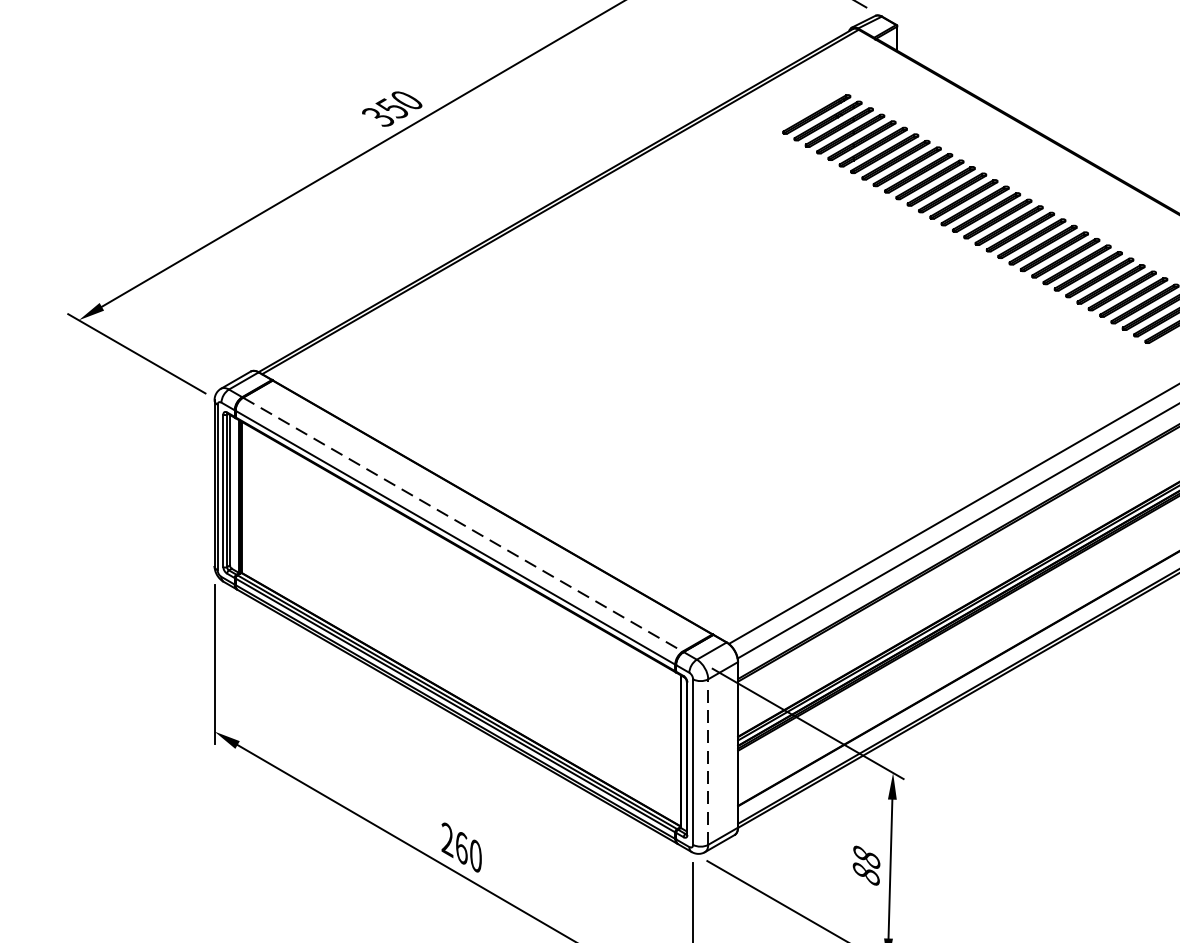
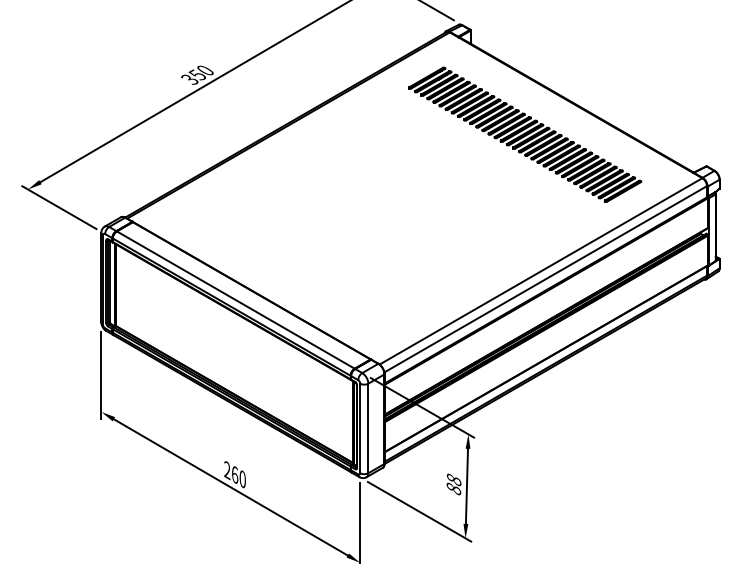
line: (464, 525) -> (236, 300), dashed -> solid
line: (708, 762) -> (368, 428), dashed -> solid

